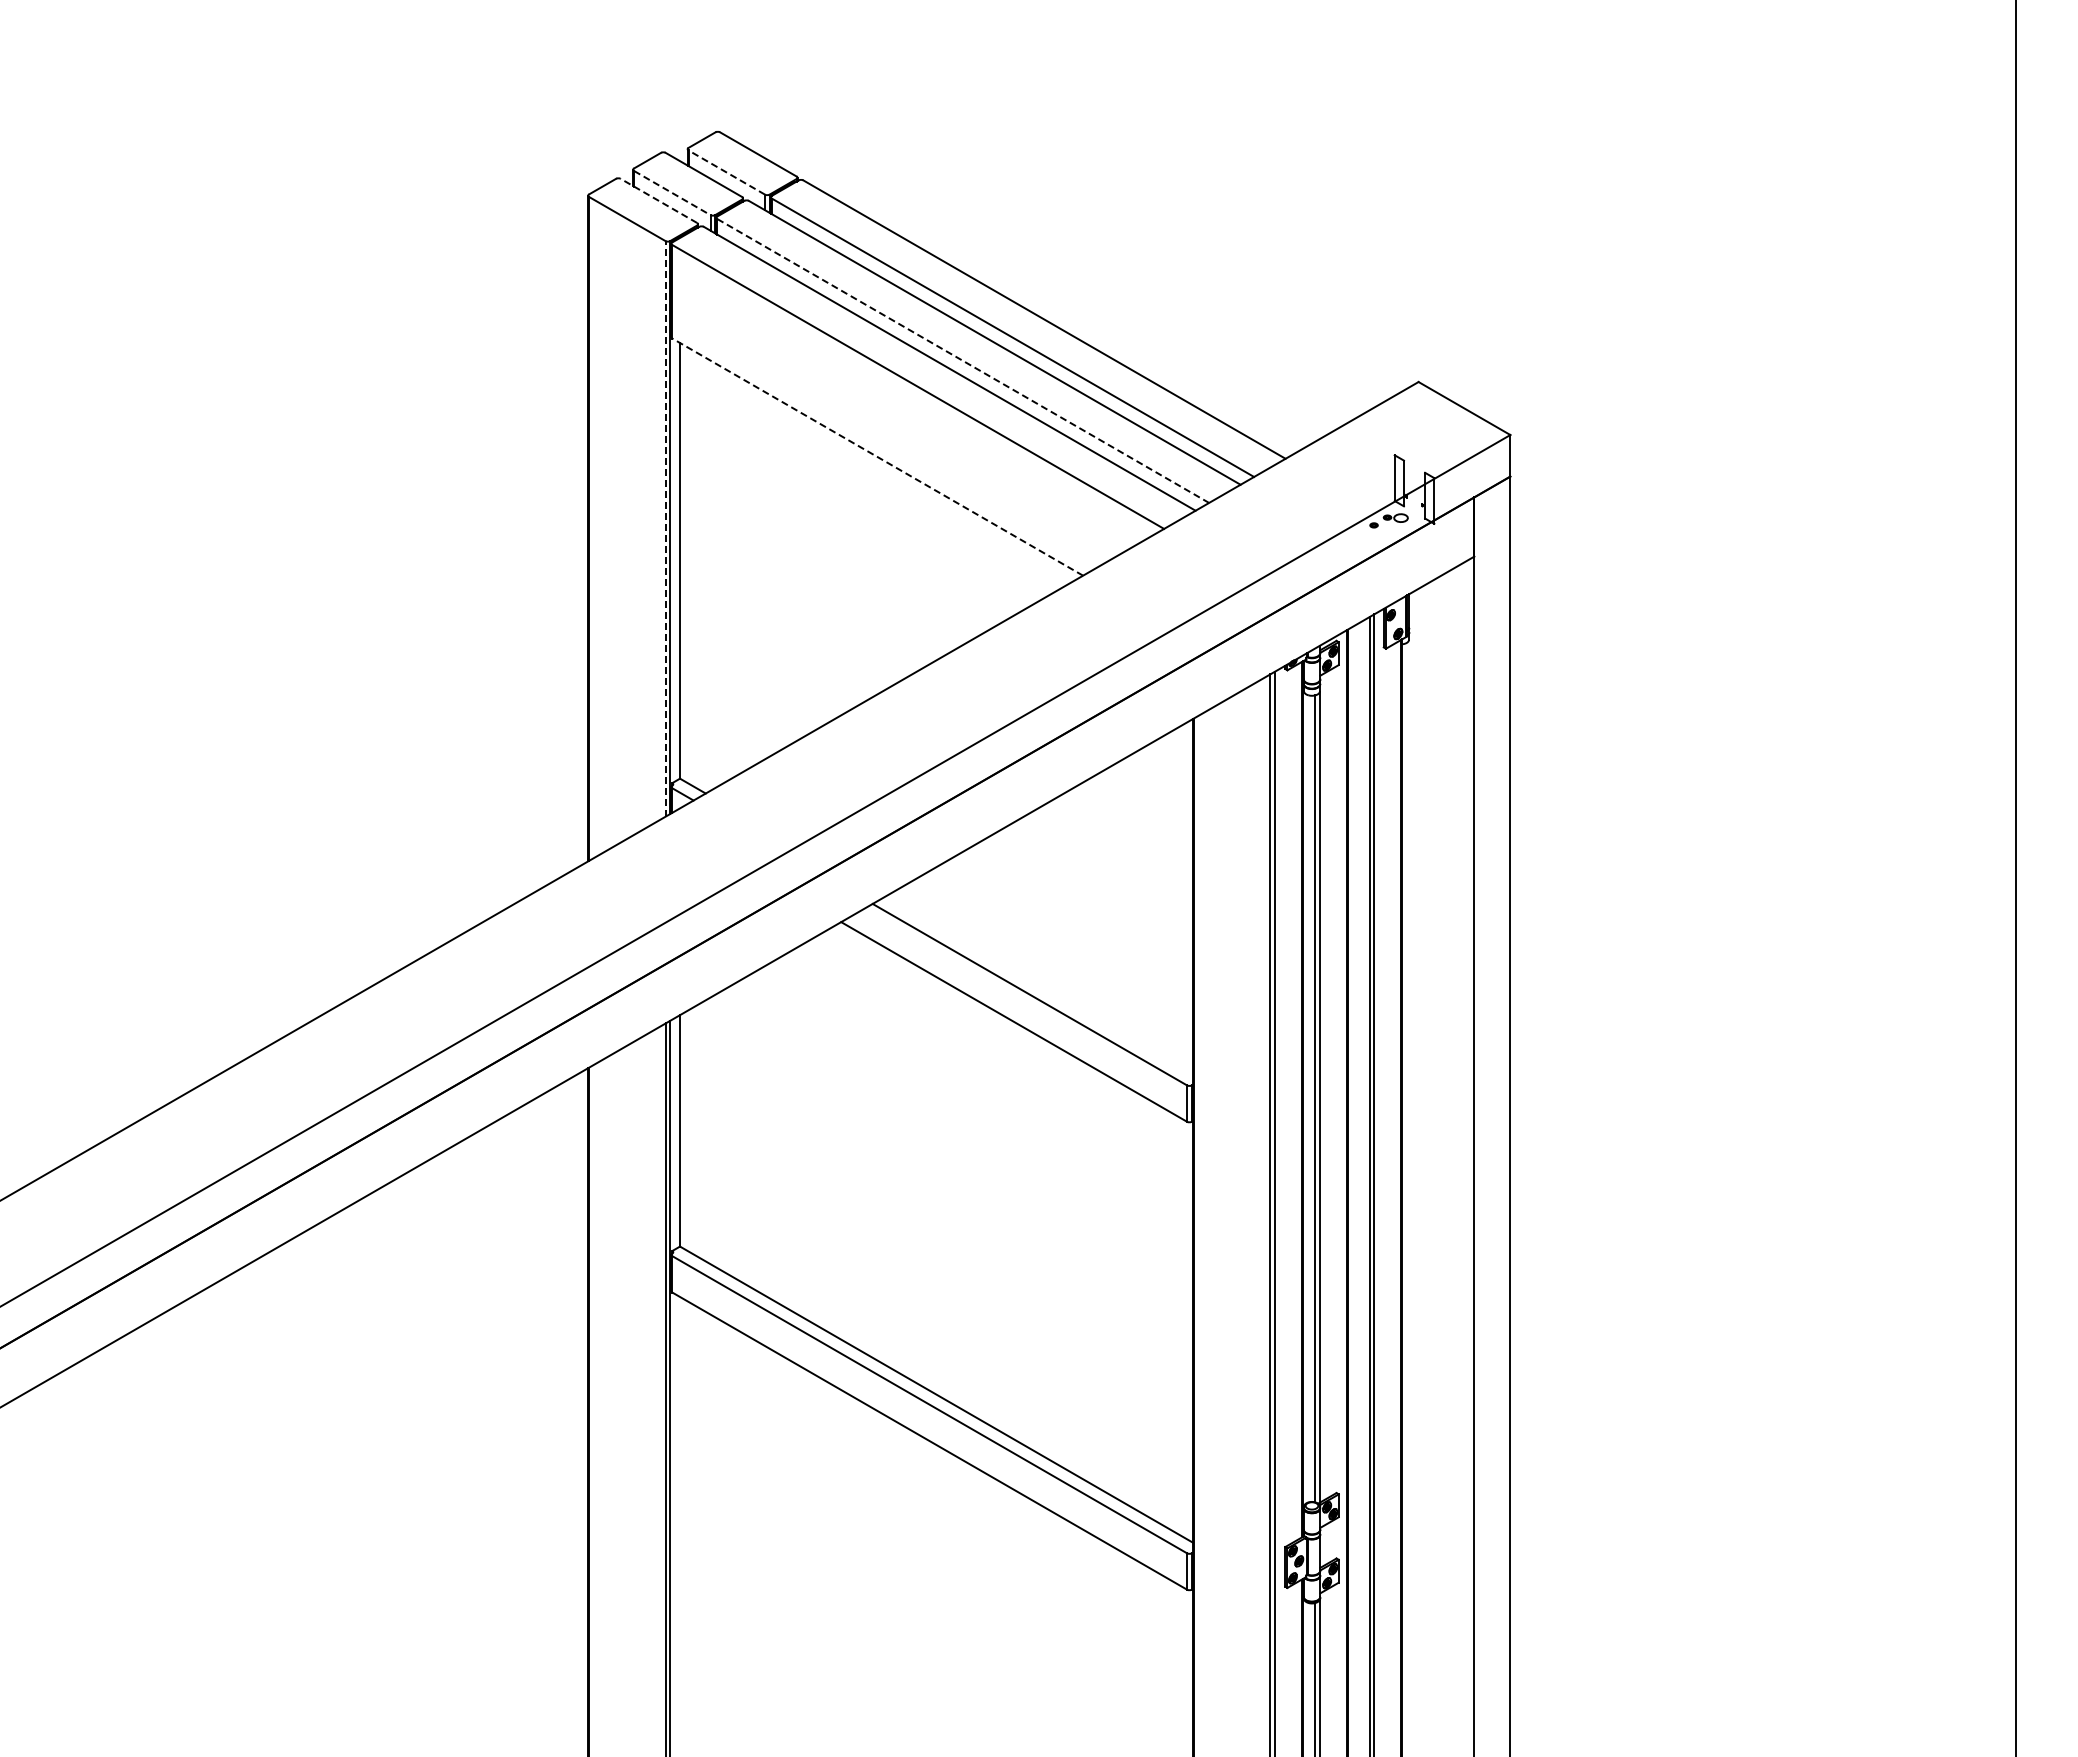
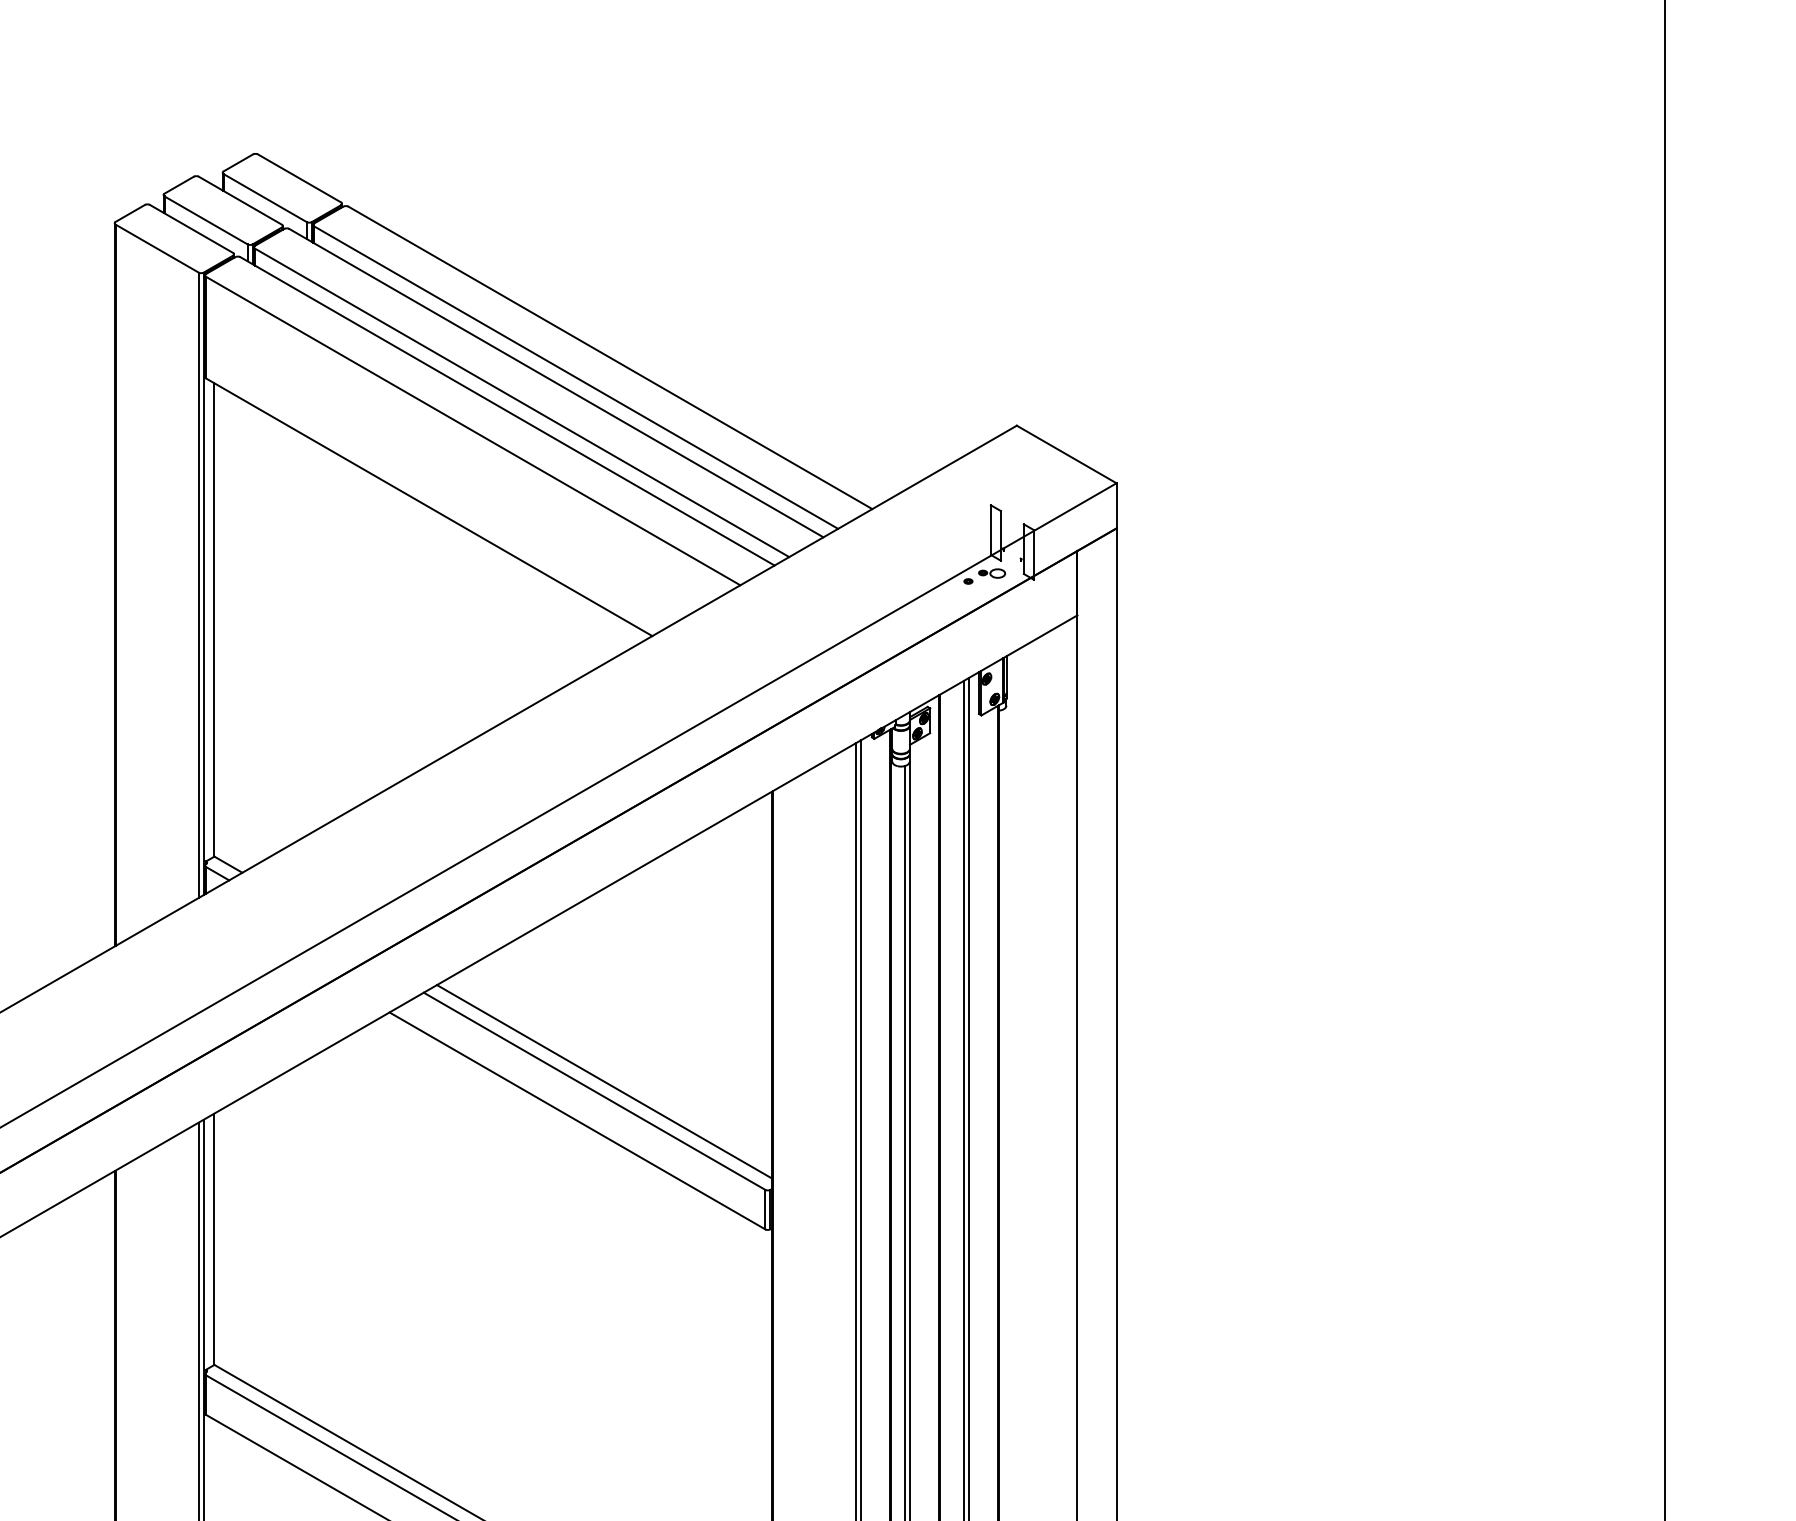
line: (726, 172) -> (264, 198), dashed -> solid
line: (672, 193) -> (206, 220), dashed -> solid
line: (658, 200) -> (191, 228), dashed -> solid
line: (963, 361) -> (522, 403), dashed -> solid
line: (877, 456) -> (428, 506), dashed -> solid
line: (665, 528) -> (198, 584), dashed -> solid
line: (1038, 985) -> (603, 1081), added

